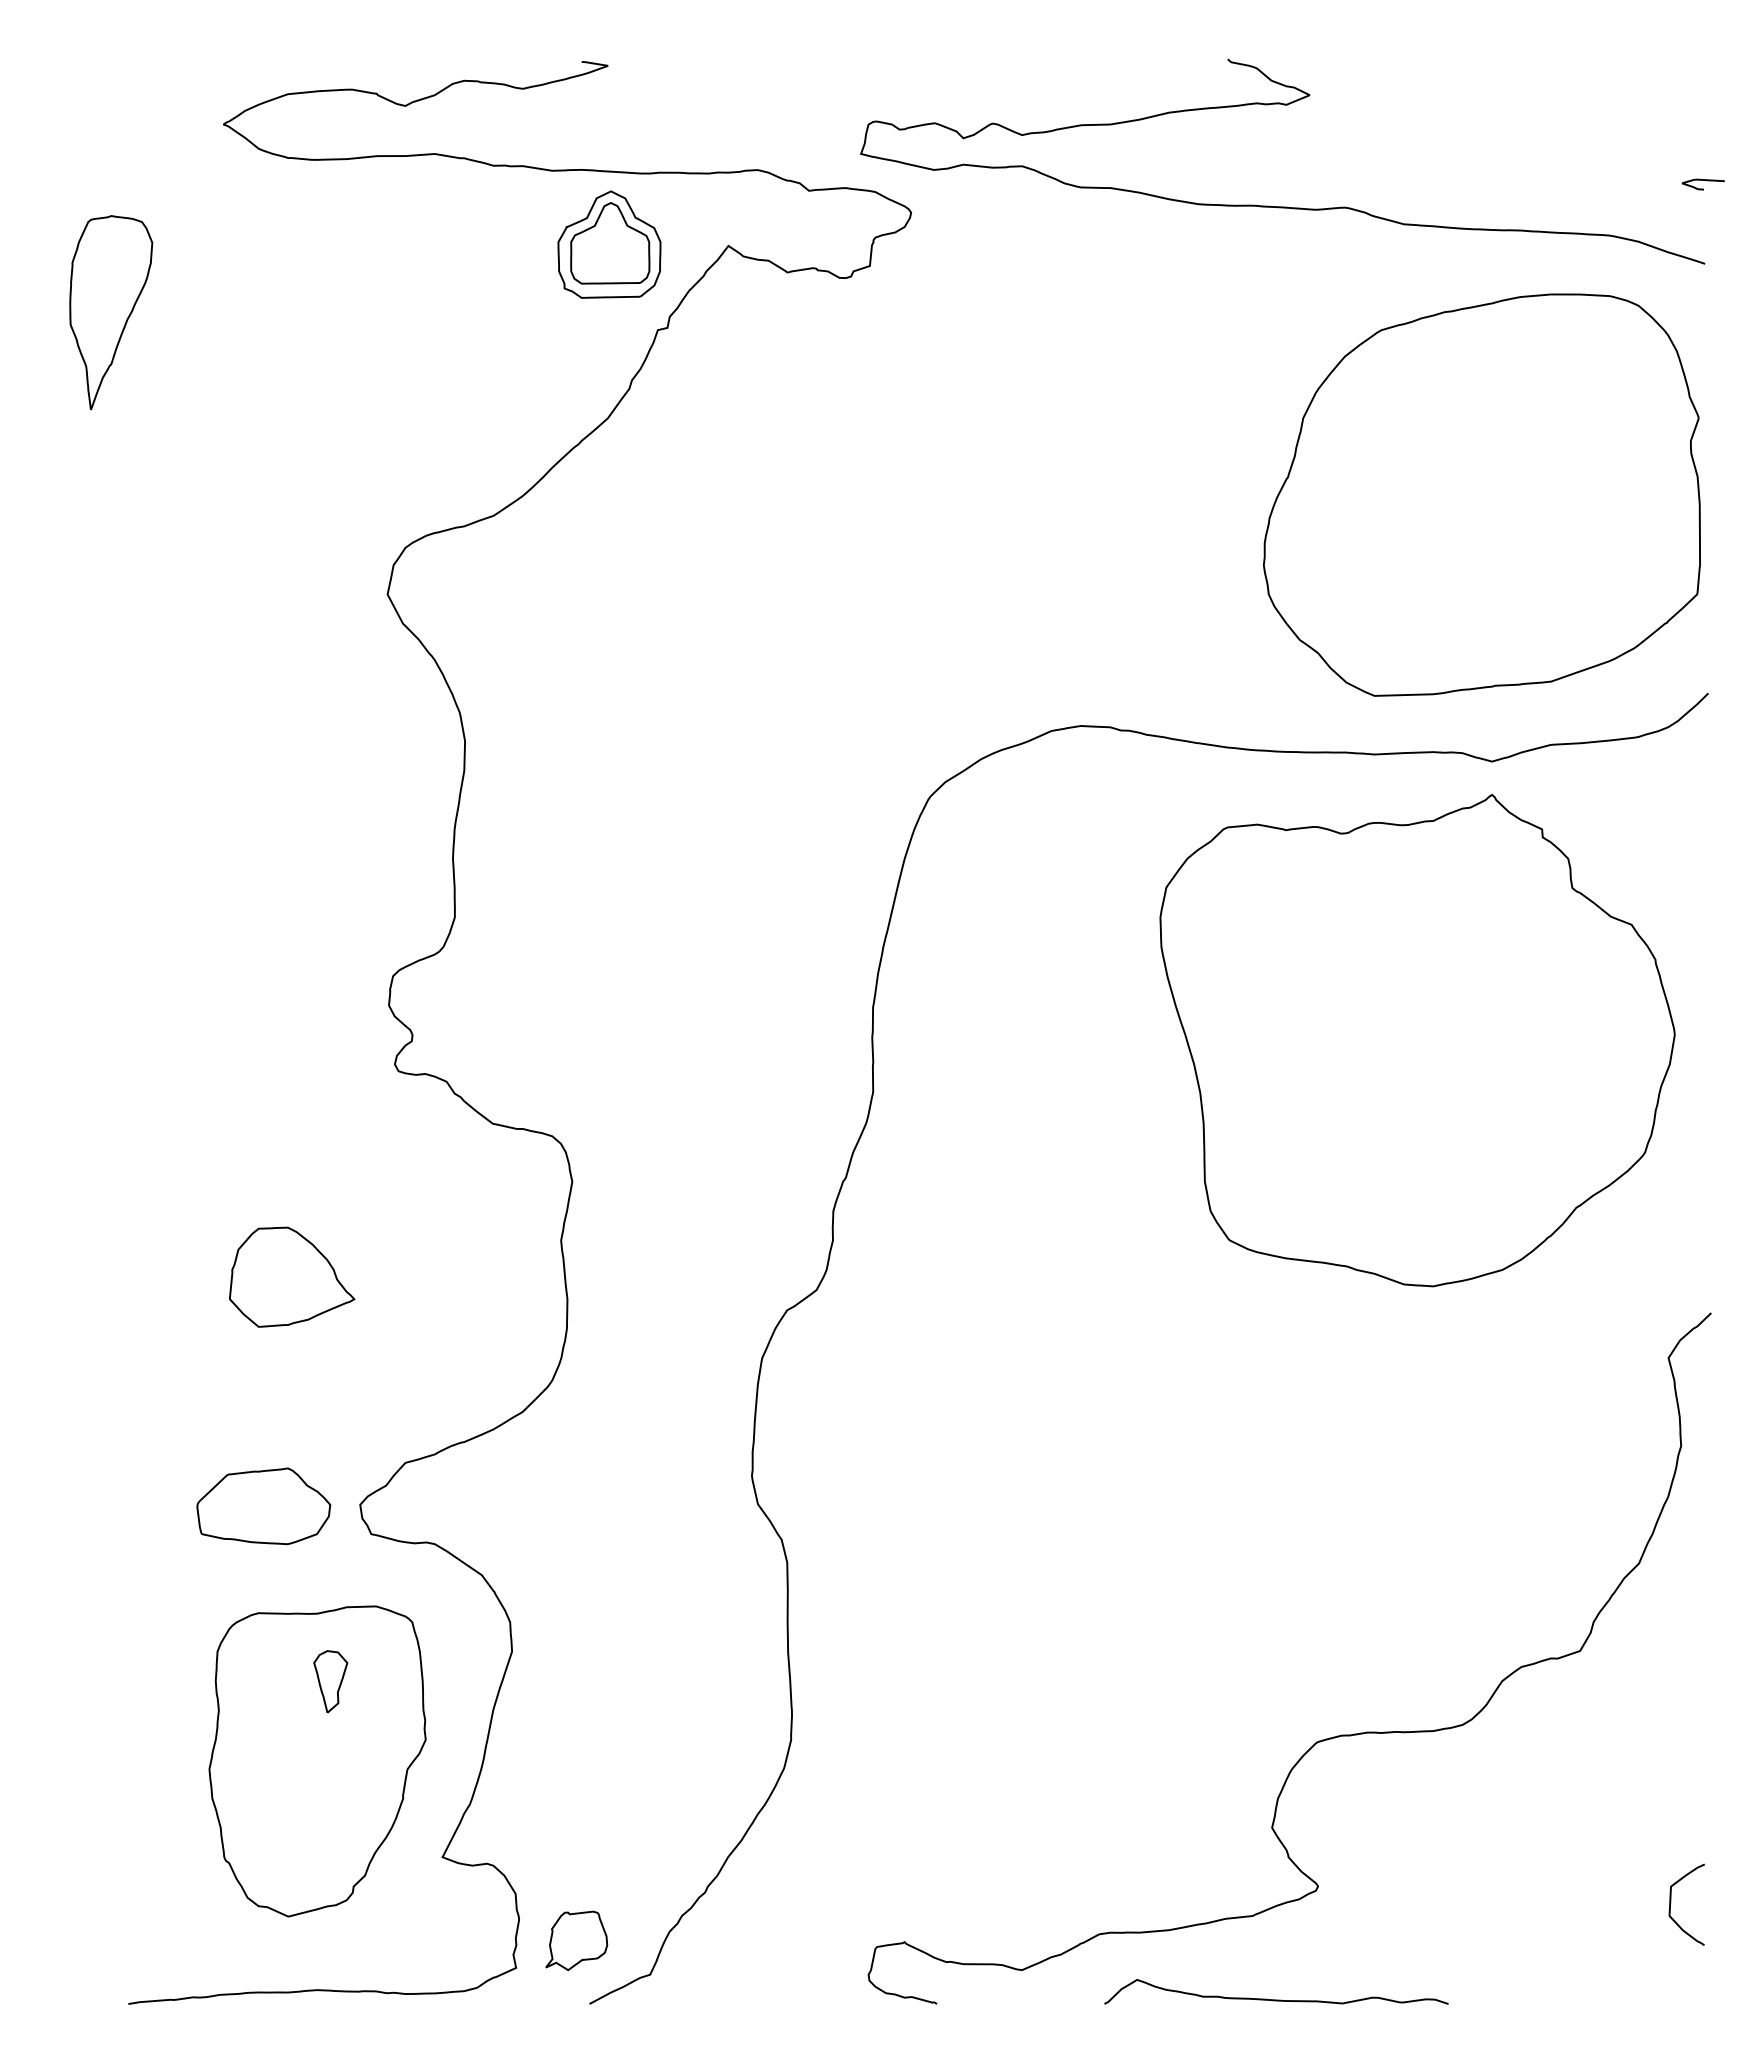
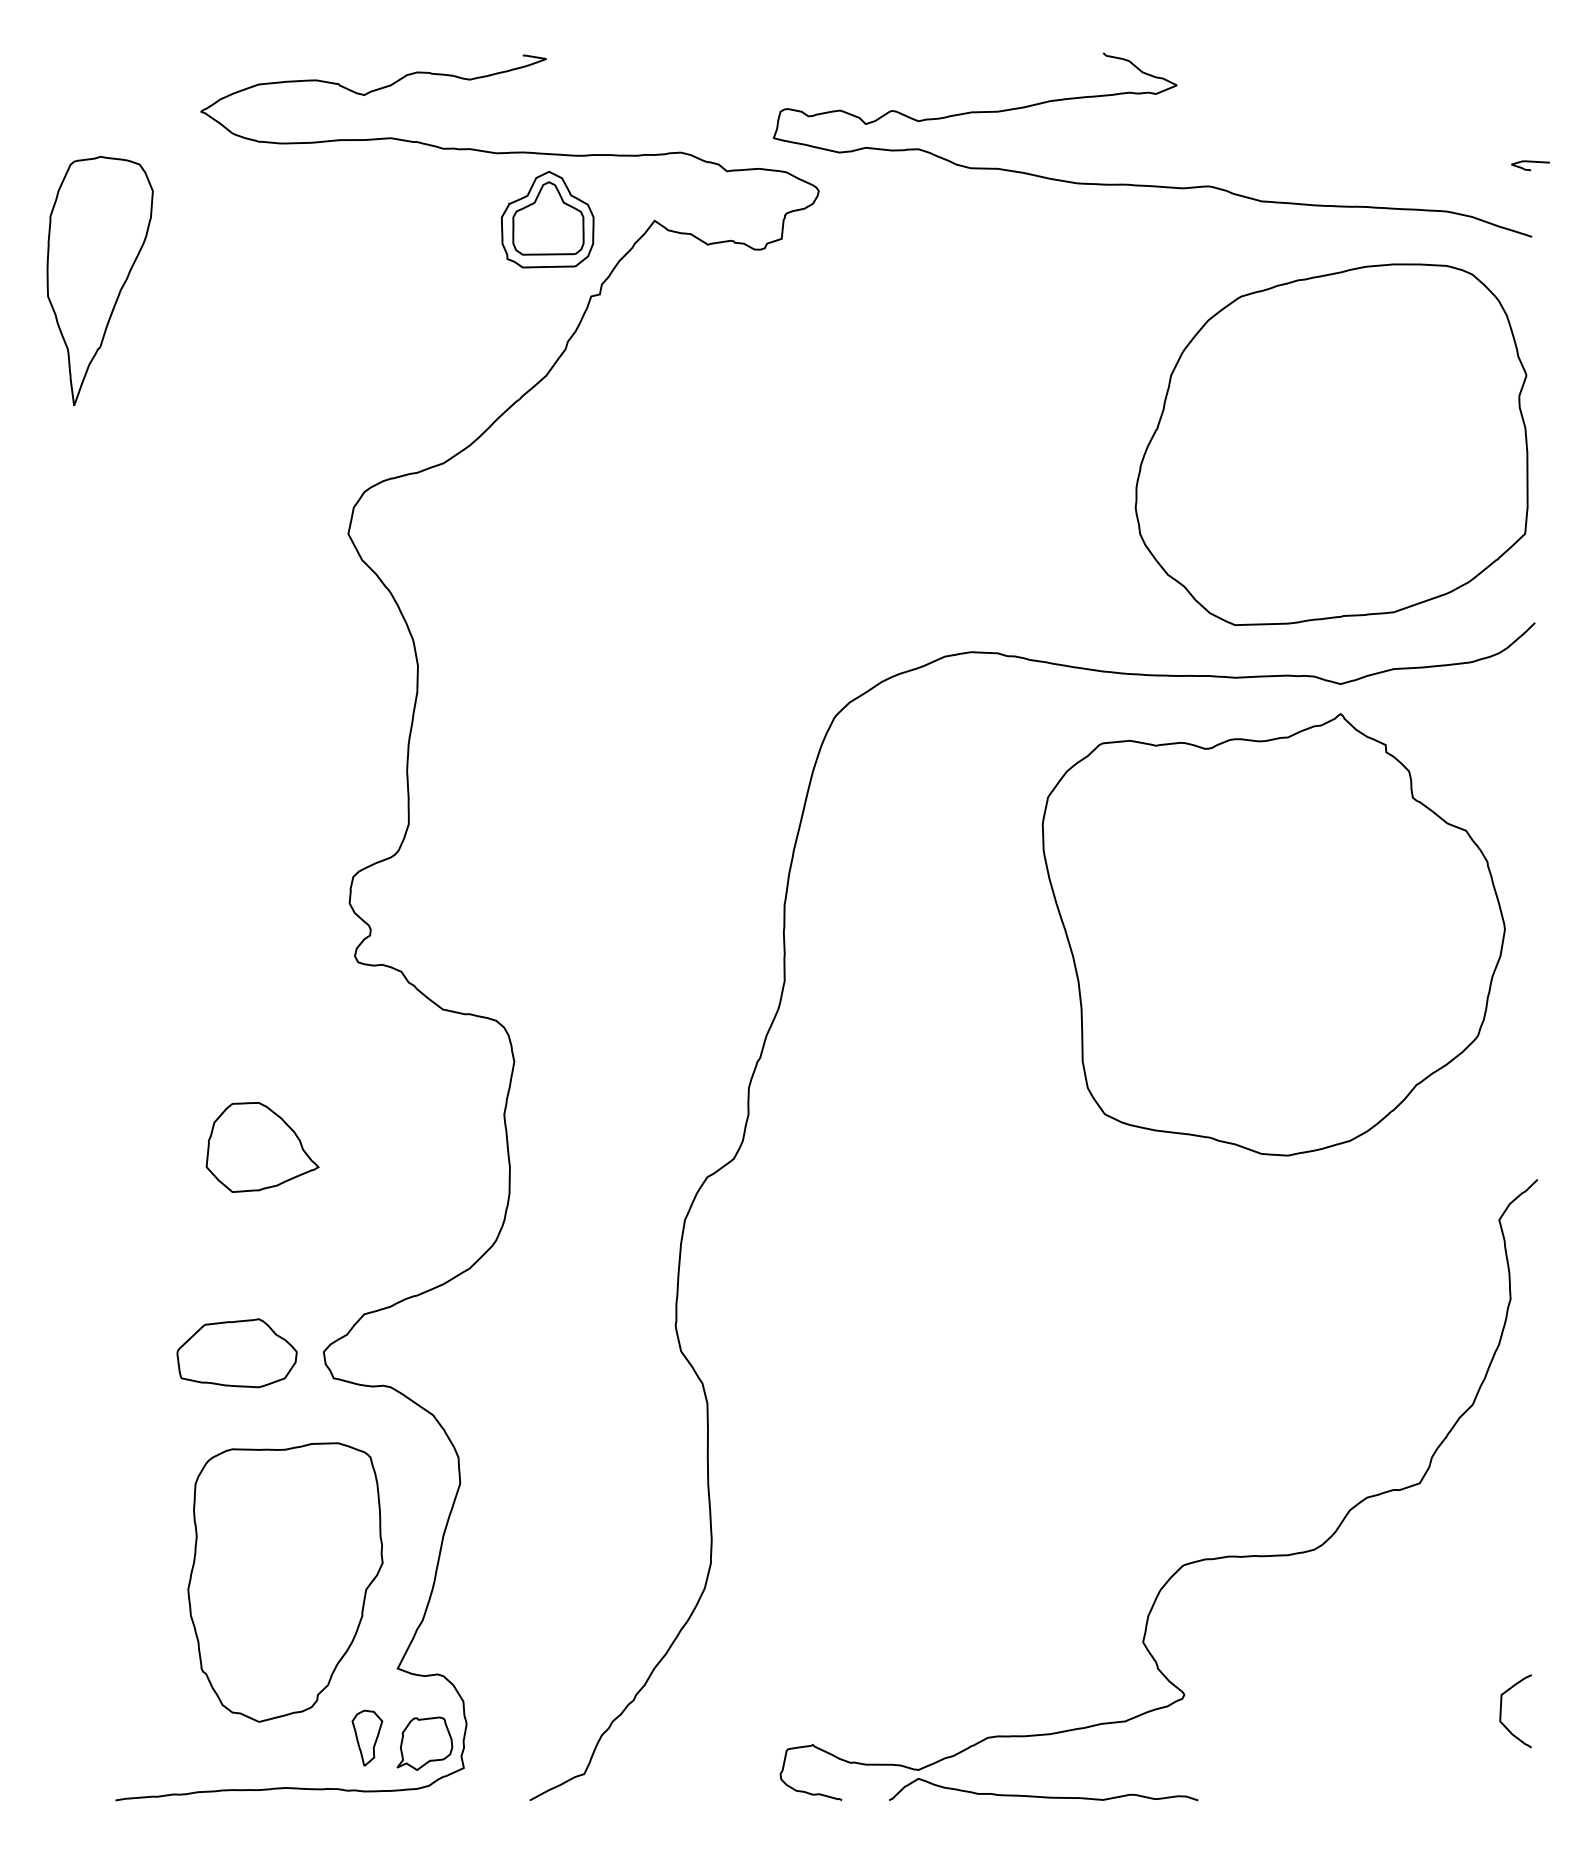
part: (110, 312) -> (99, 280), size x1.43
part: (330, 1681) -> (367, 1737), moved
part: (576, 1940) -> (424, 1743), moved
curve: (1276, 1999) -> (1043, 1796), moved

